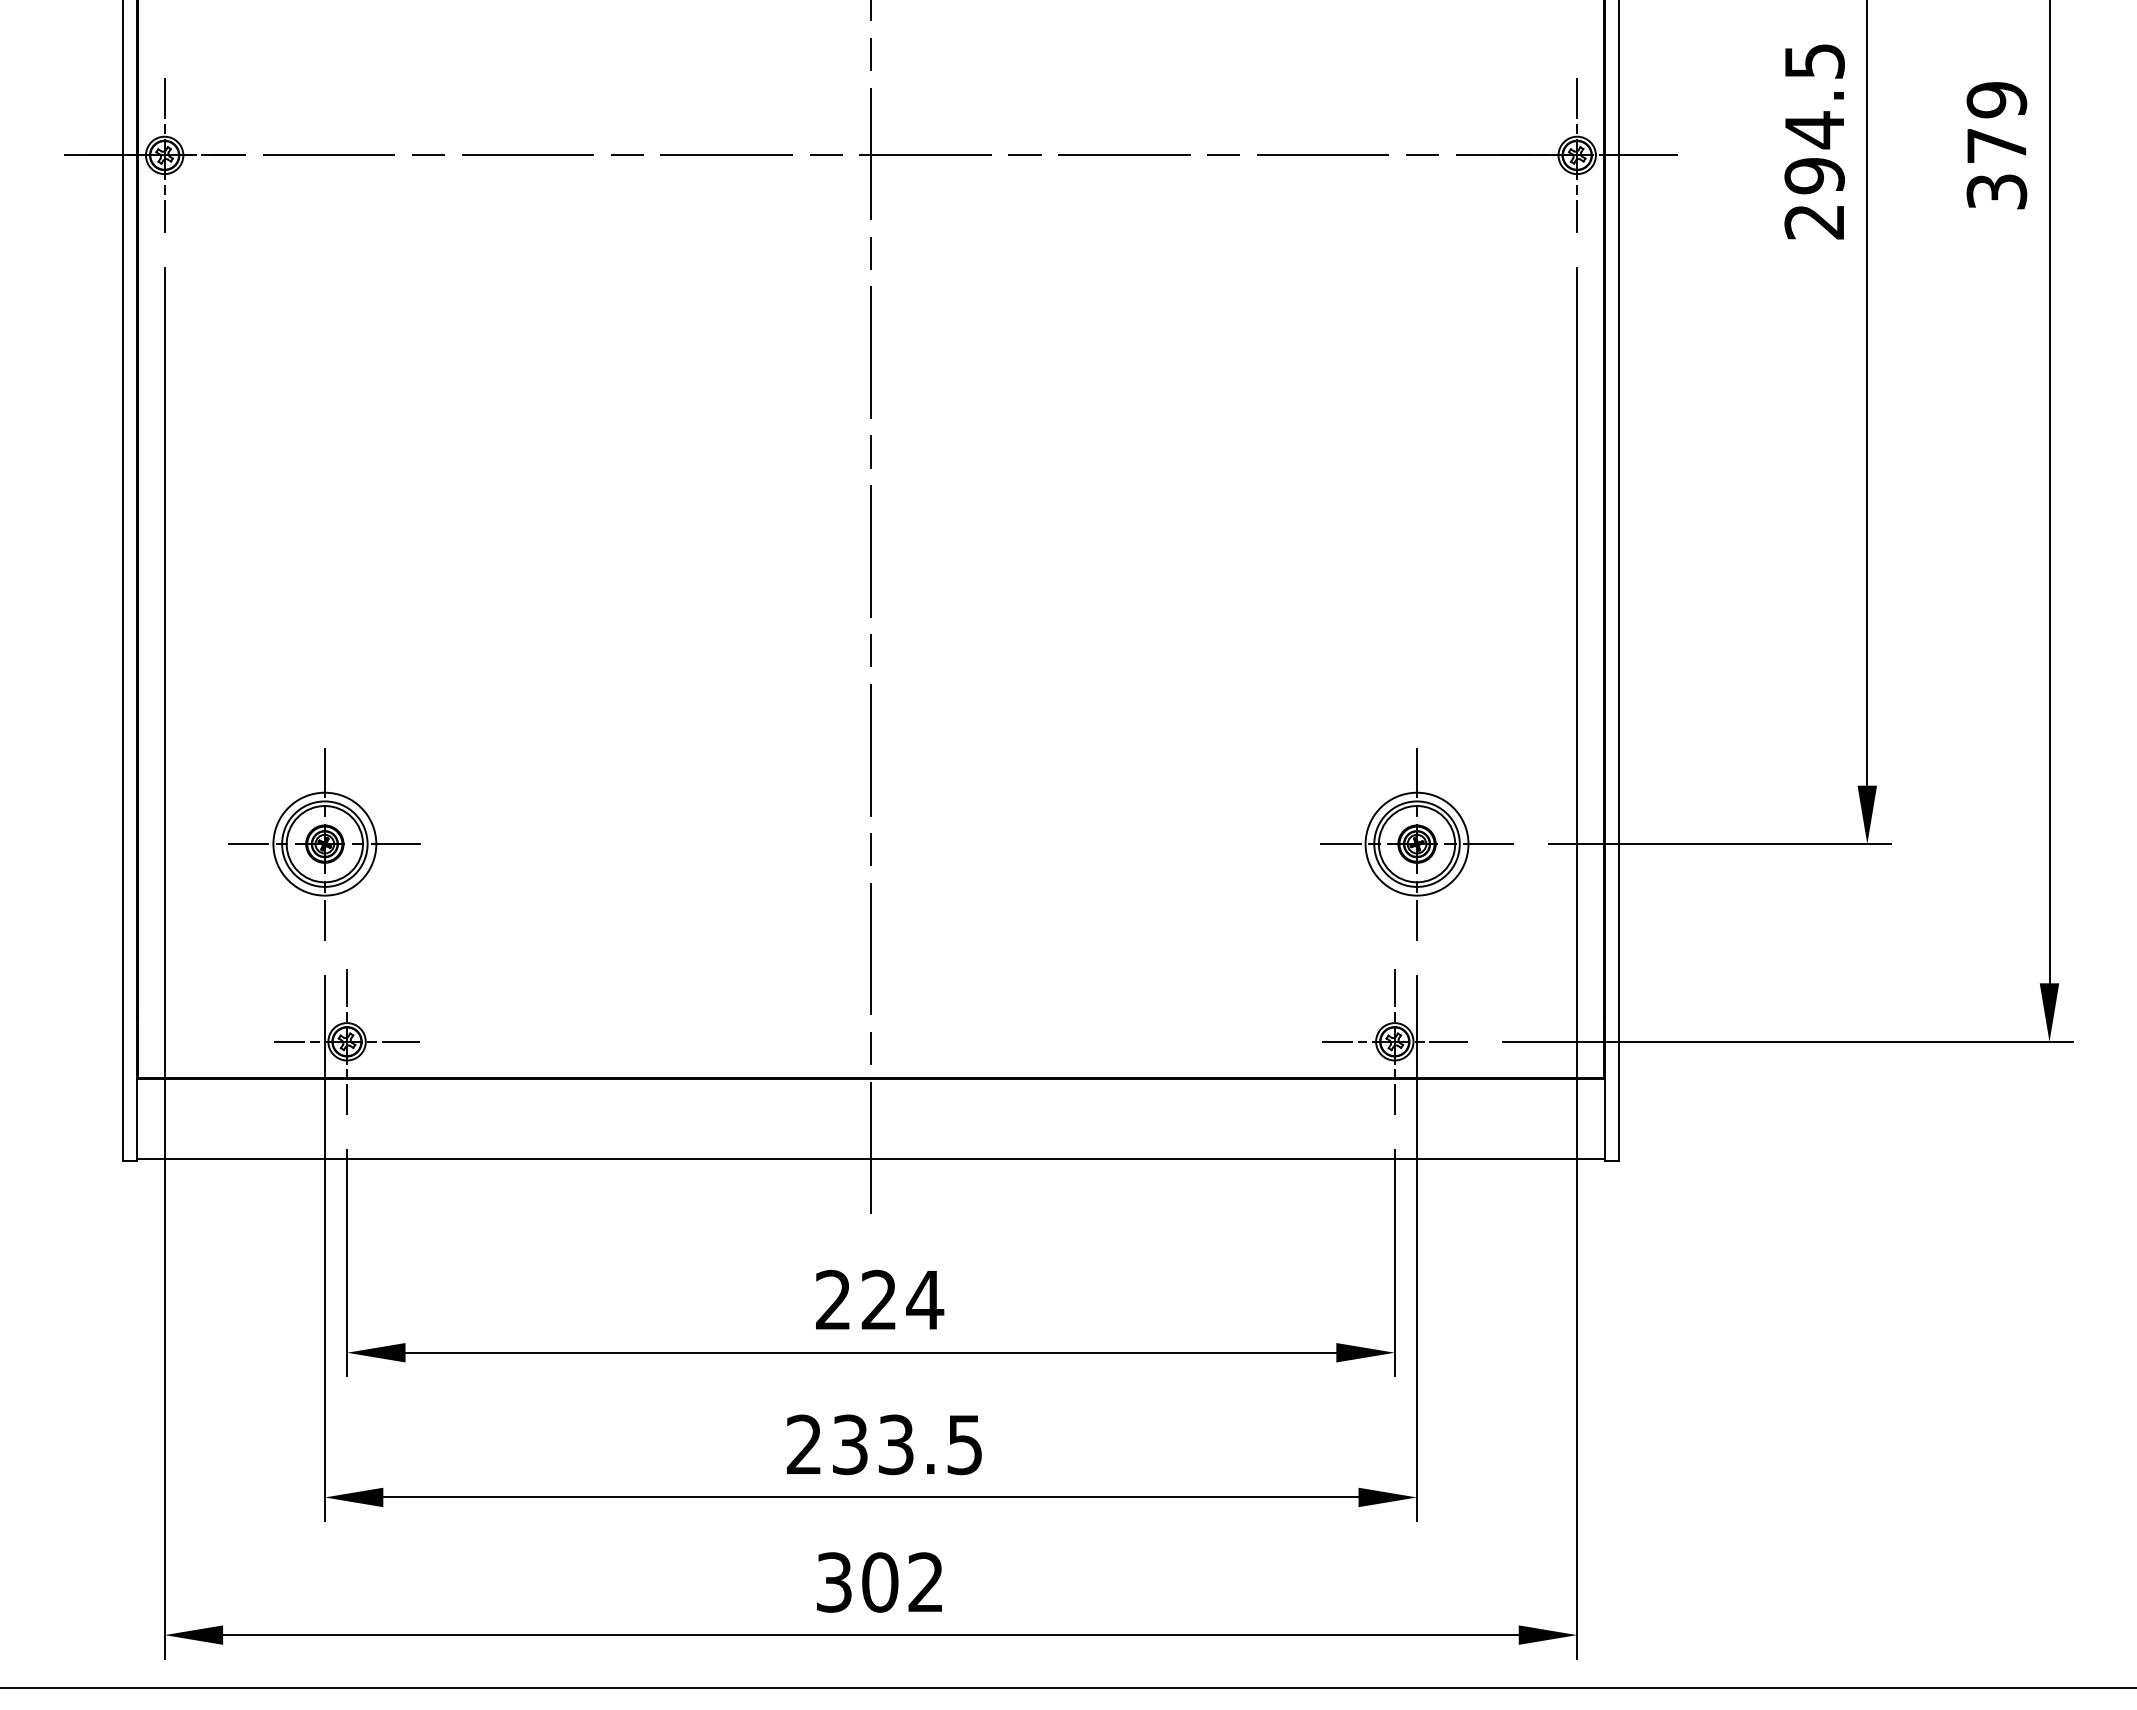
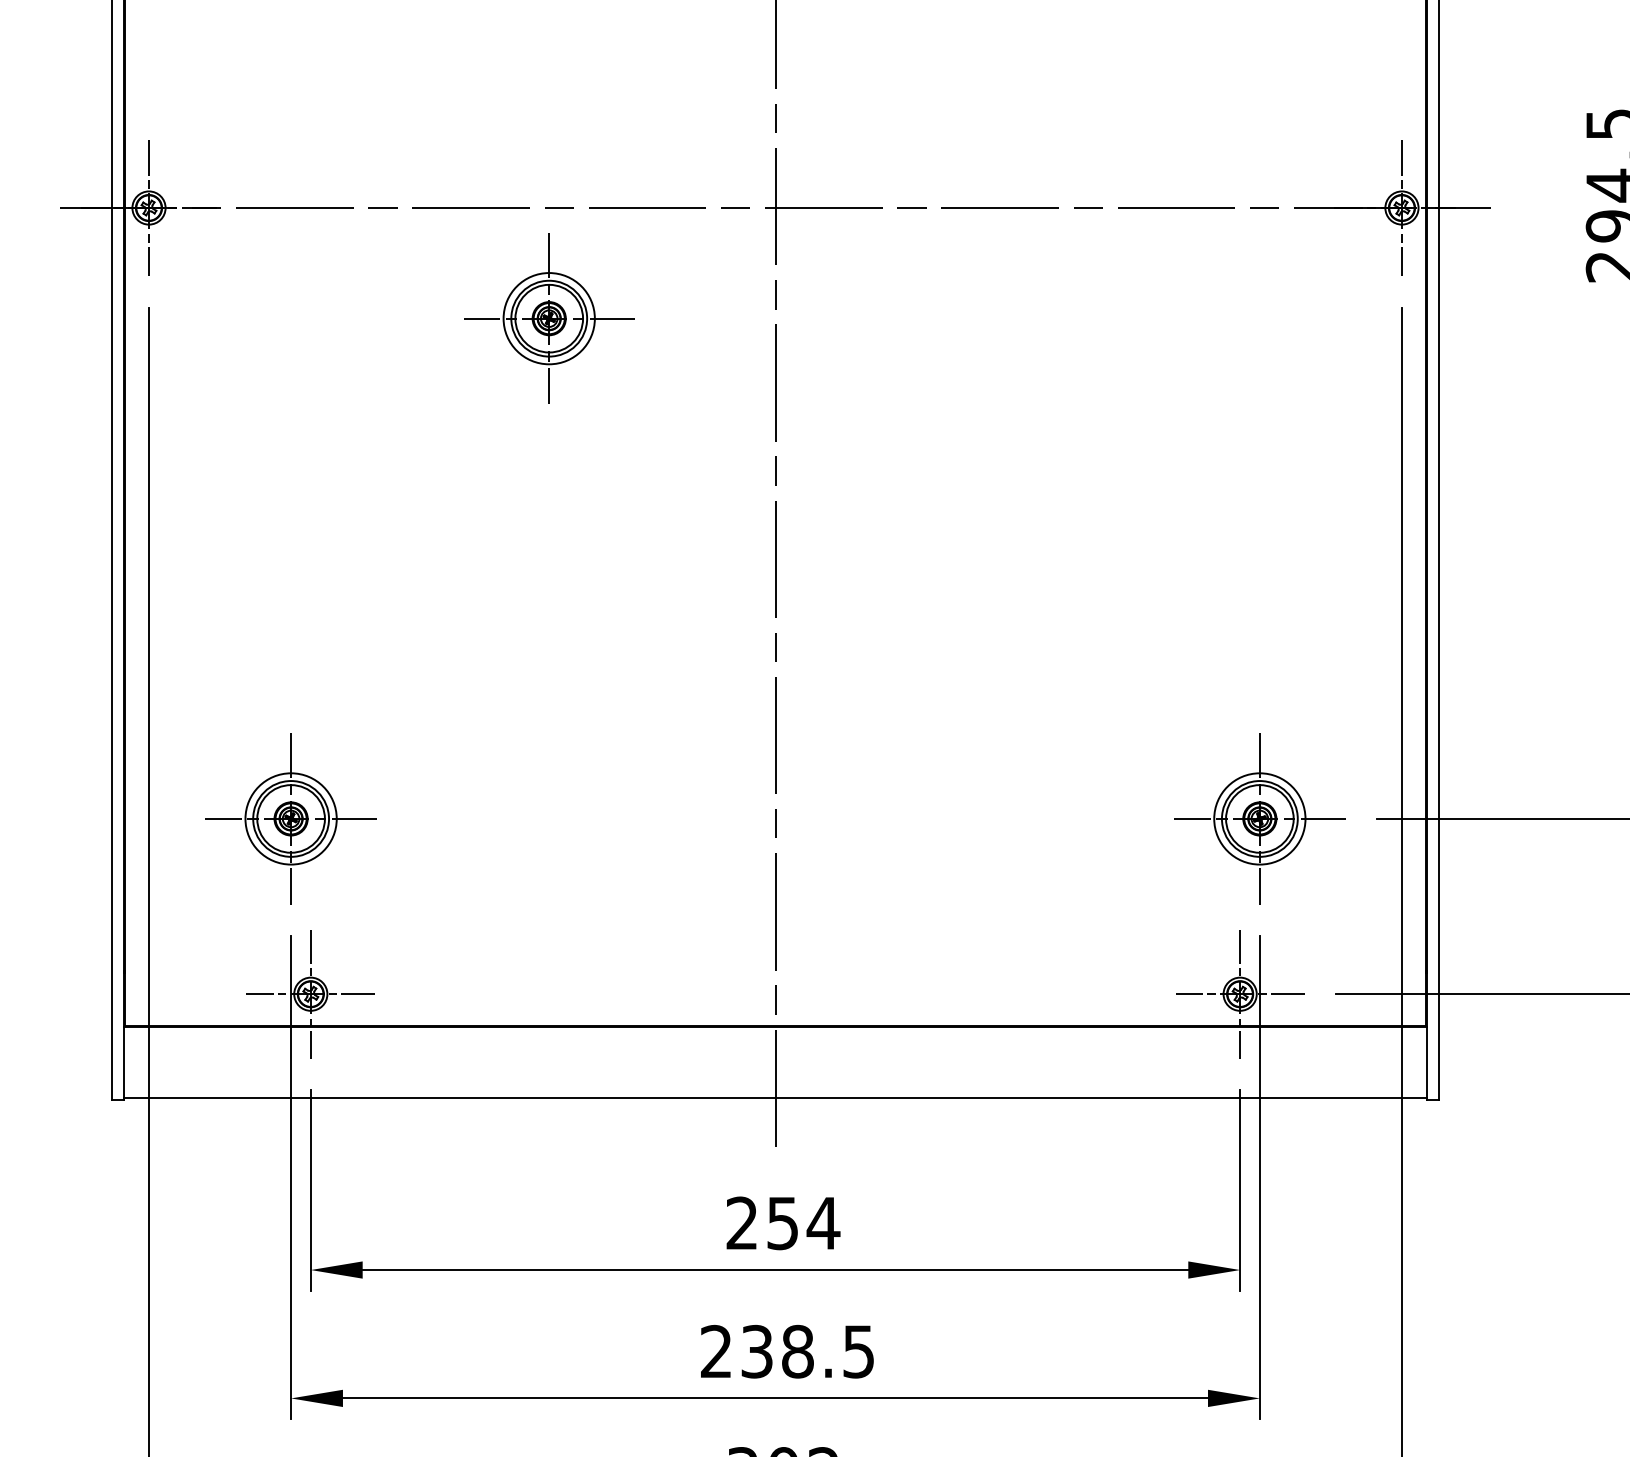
part: (615, 280) -> (548, 318), added
text: (878, 1299) -> (782, 1222), 224 -> 254
text: (896, 1444) -> (798, 1351), 233.5 -> 238.5

